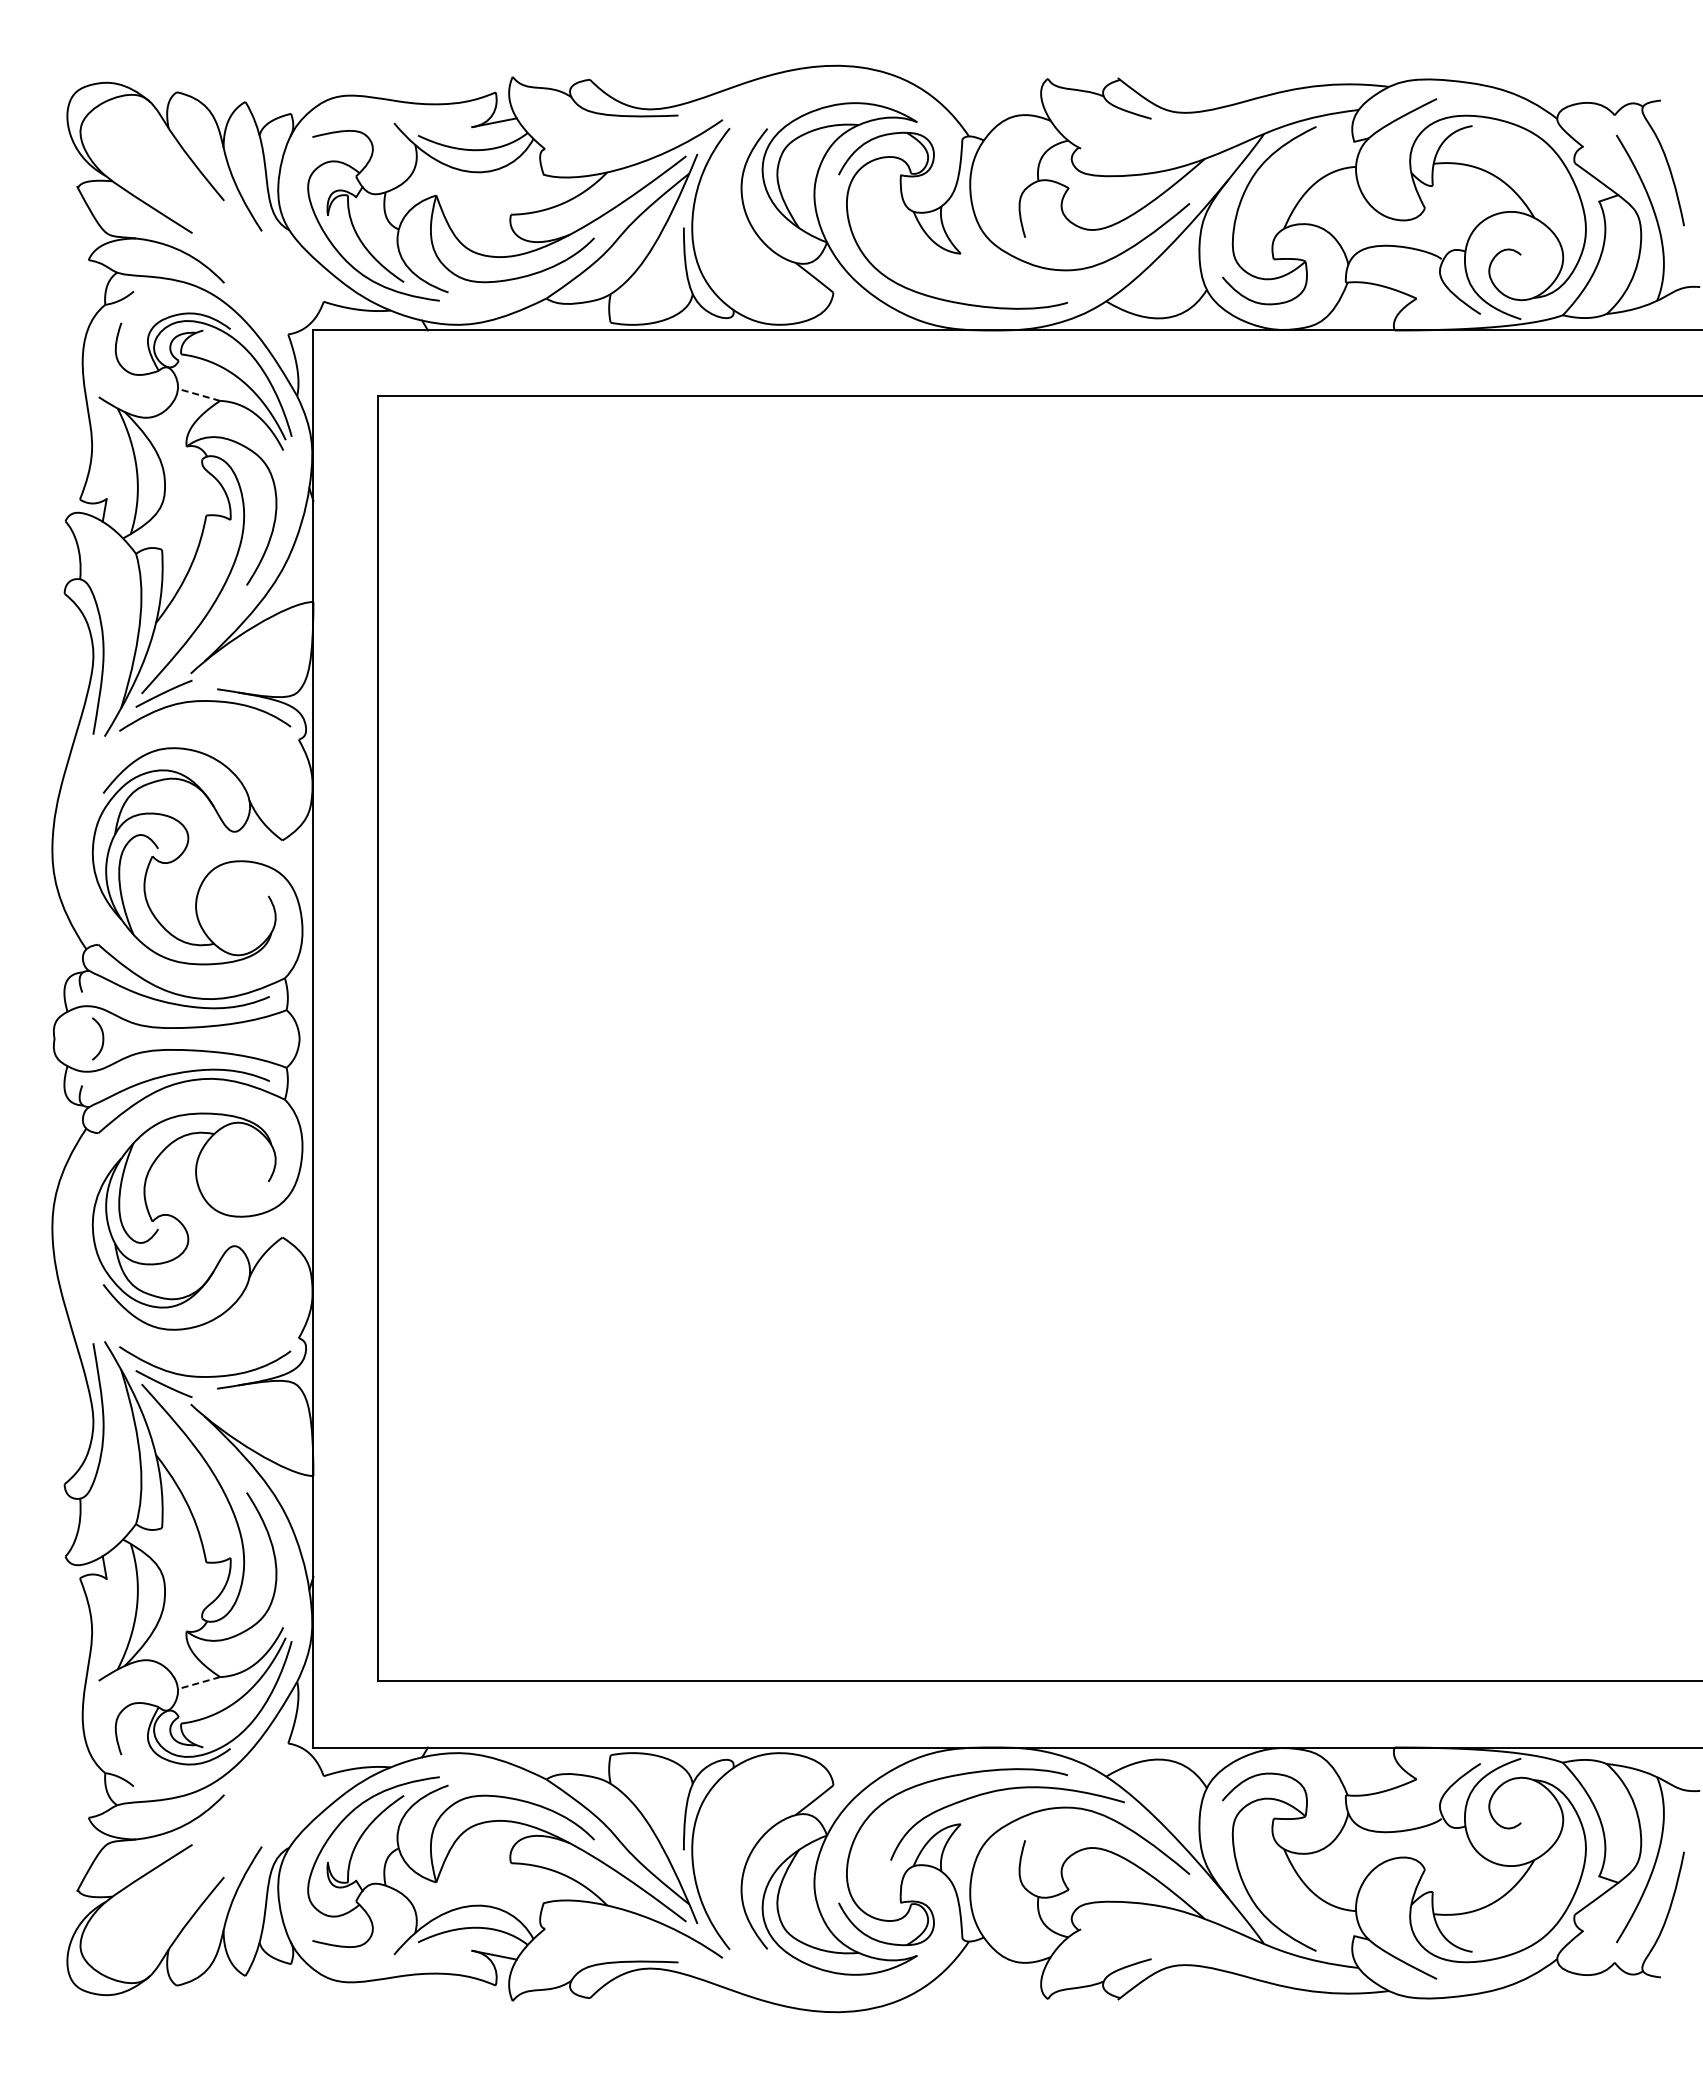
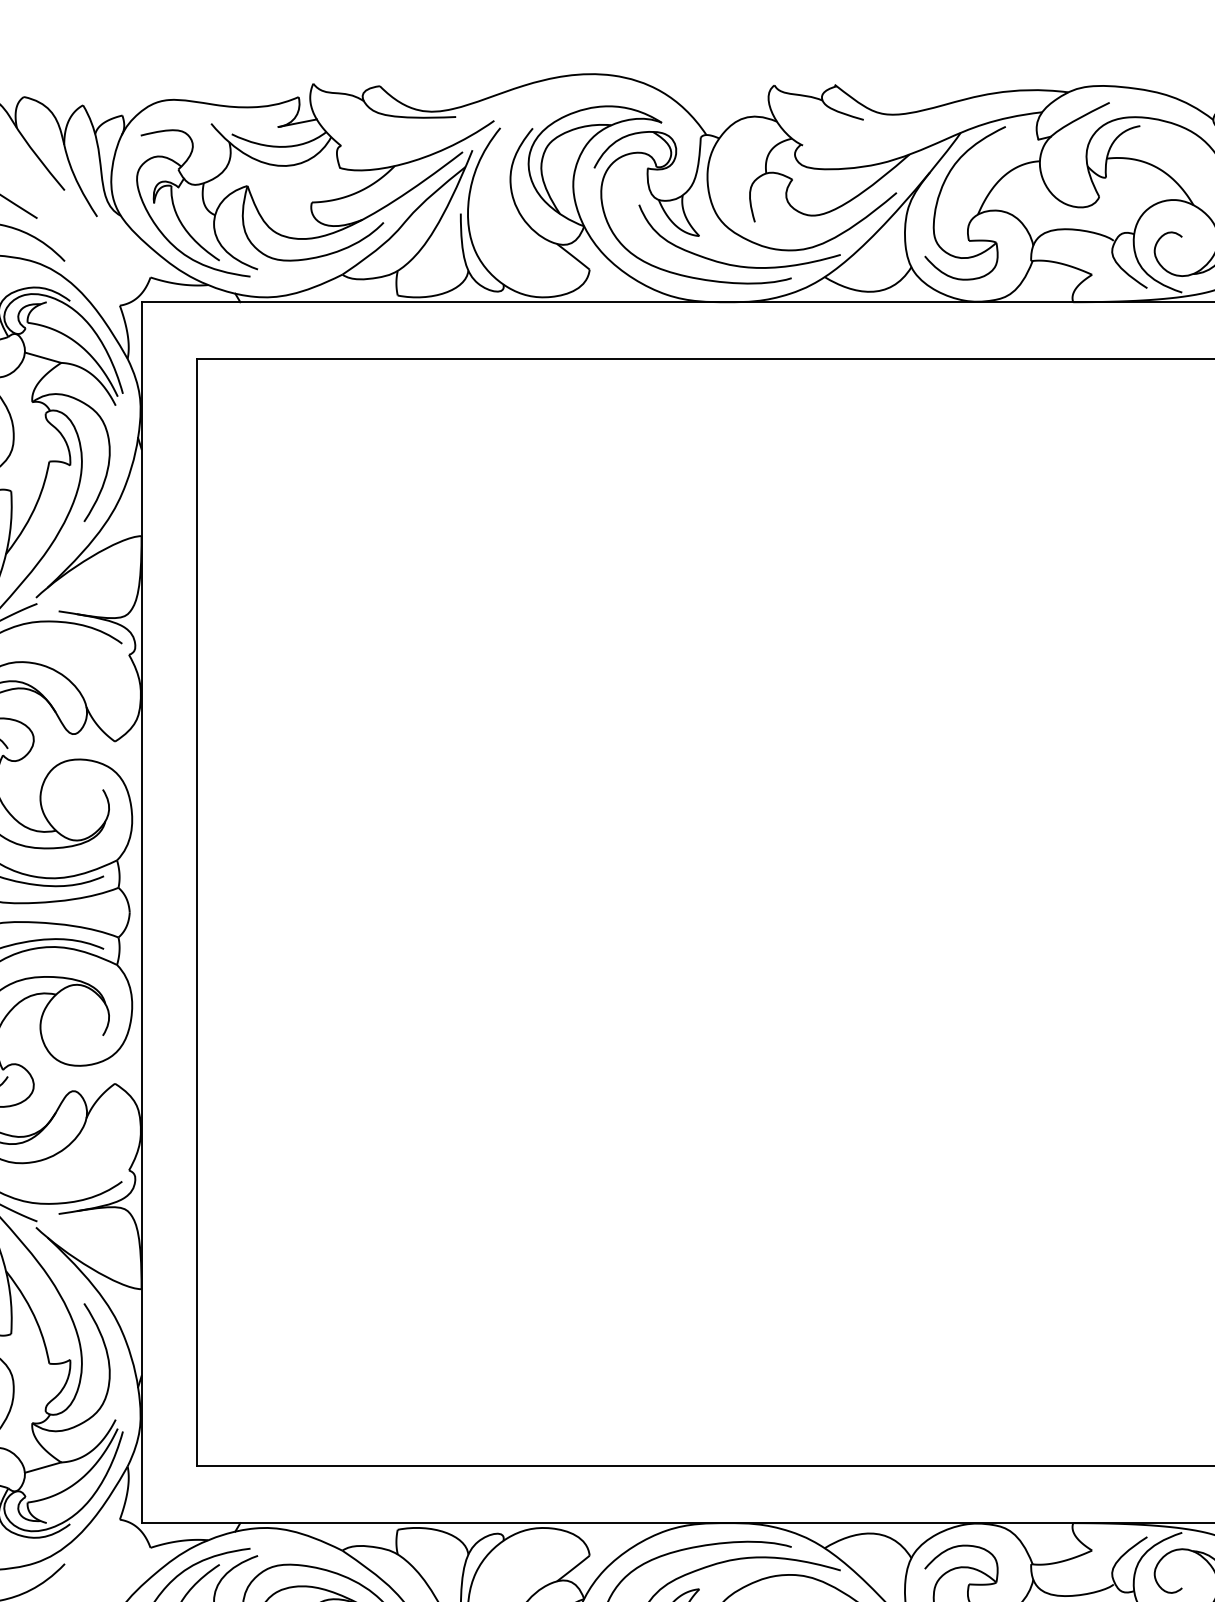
curve: (999, 286) -> (732, 264), added
line: (199, 394) -> (43, 357), dashed -> solid
line: (199, 1683) -> (43, 1467), dashed -> solid

